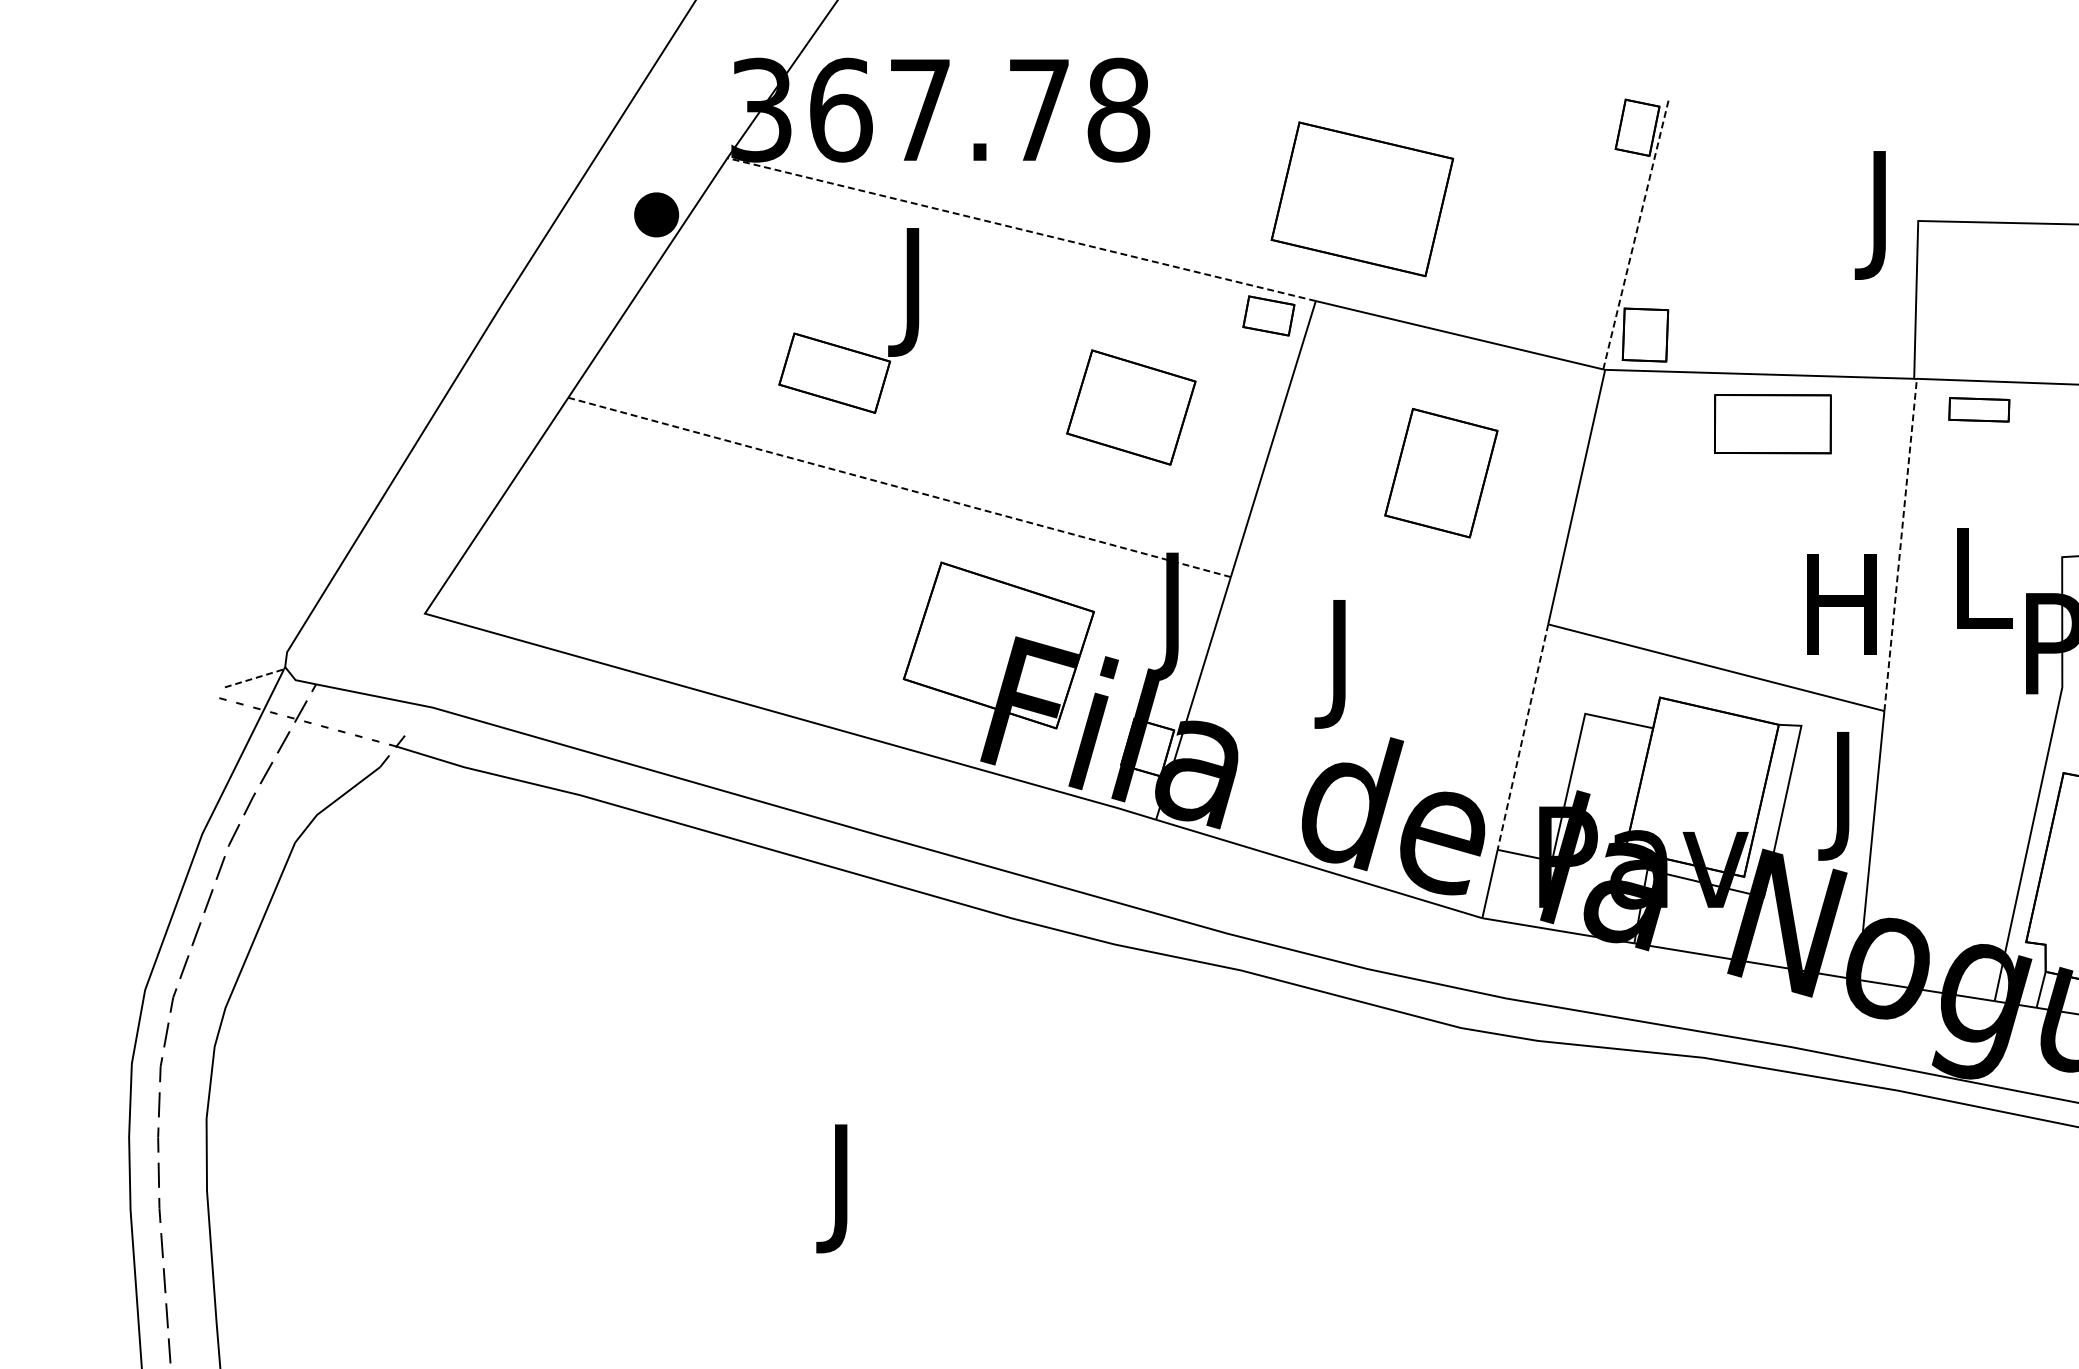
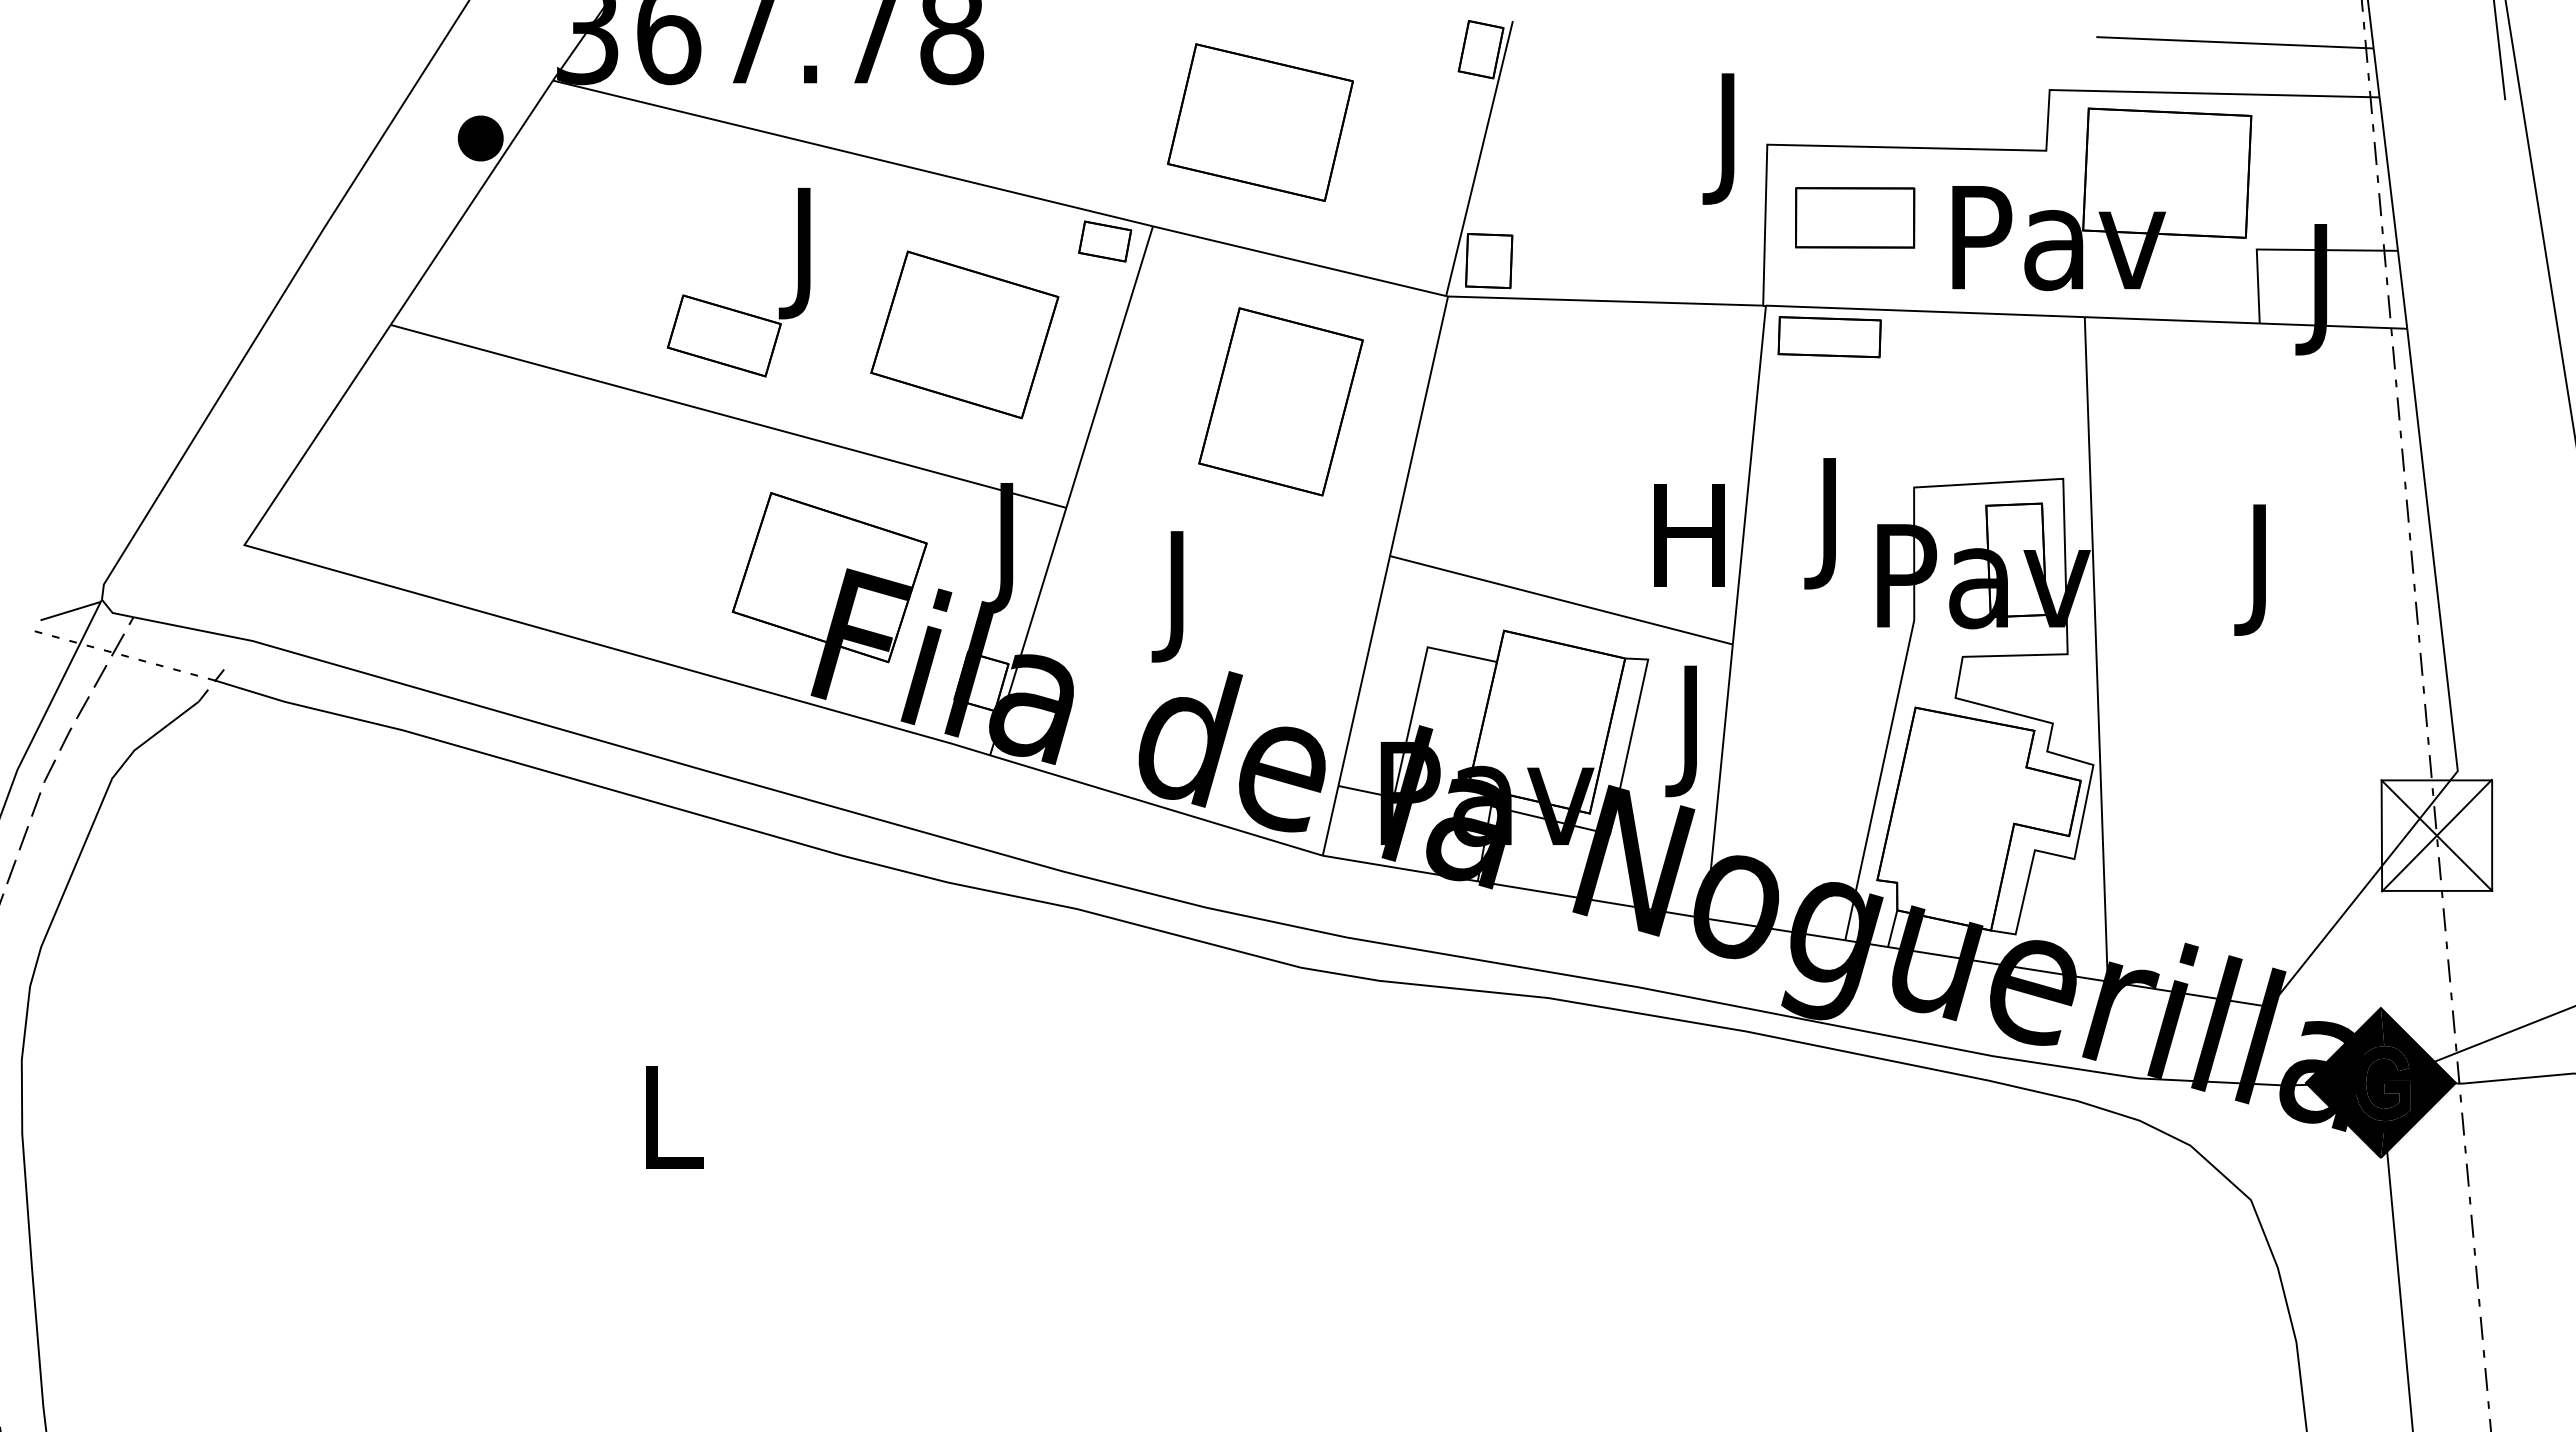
part: (1362, 199) -> (1260, 122), moved
line: (1022, 229) -> (853, 153), dashed -> solid
line: (1635, 234) -> (1479, 158), dashed -> solid
part: (842, 346) -> (732, 308), moved
part: (1130, 407) -> (964, 334), size x1.43
part: (1979, 410) -> (1829, 337), size x1.67
part: (1773, 423) -> (1855, 217), moved
part: (1440, 472) -> (1280, 401), size x1.43
line: (899, 487) -> (728, 416), dashed -> solid
line: (1900, 544) -> (1749, 474), dashed -> solid
text: (1983, 592) -> (1833, 523), L -> J
line: (254, 678) -> (70, 611), dashed -> solid
line: (1523, 737) -> (1364, 671), dashed -> solid
text: (845, 1188) -> (673, 1131), J -> L

